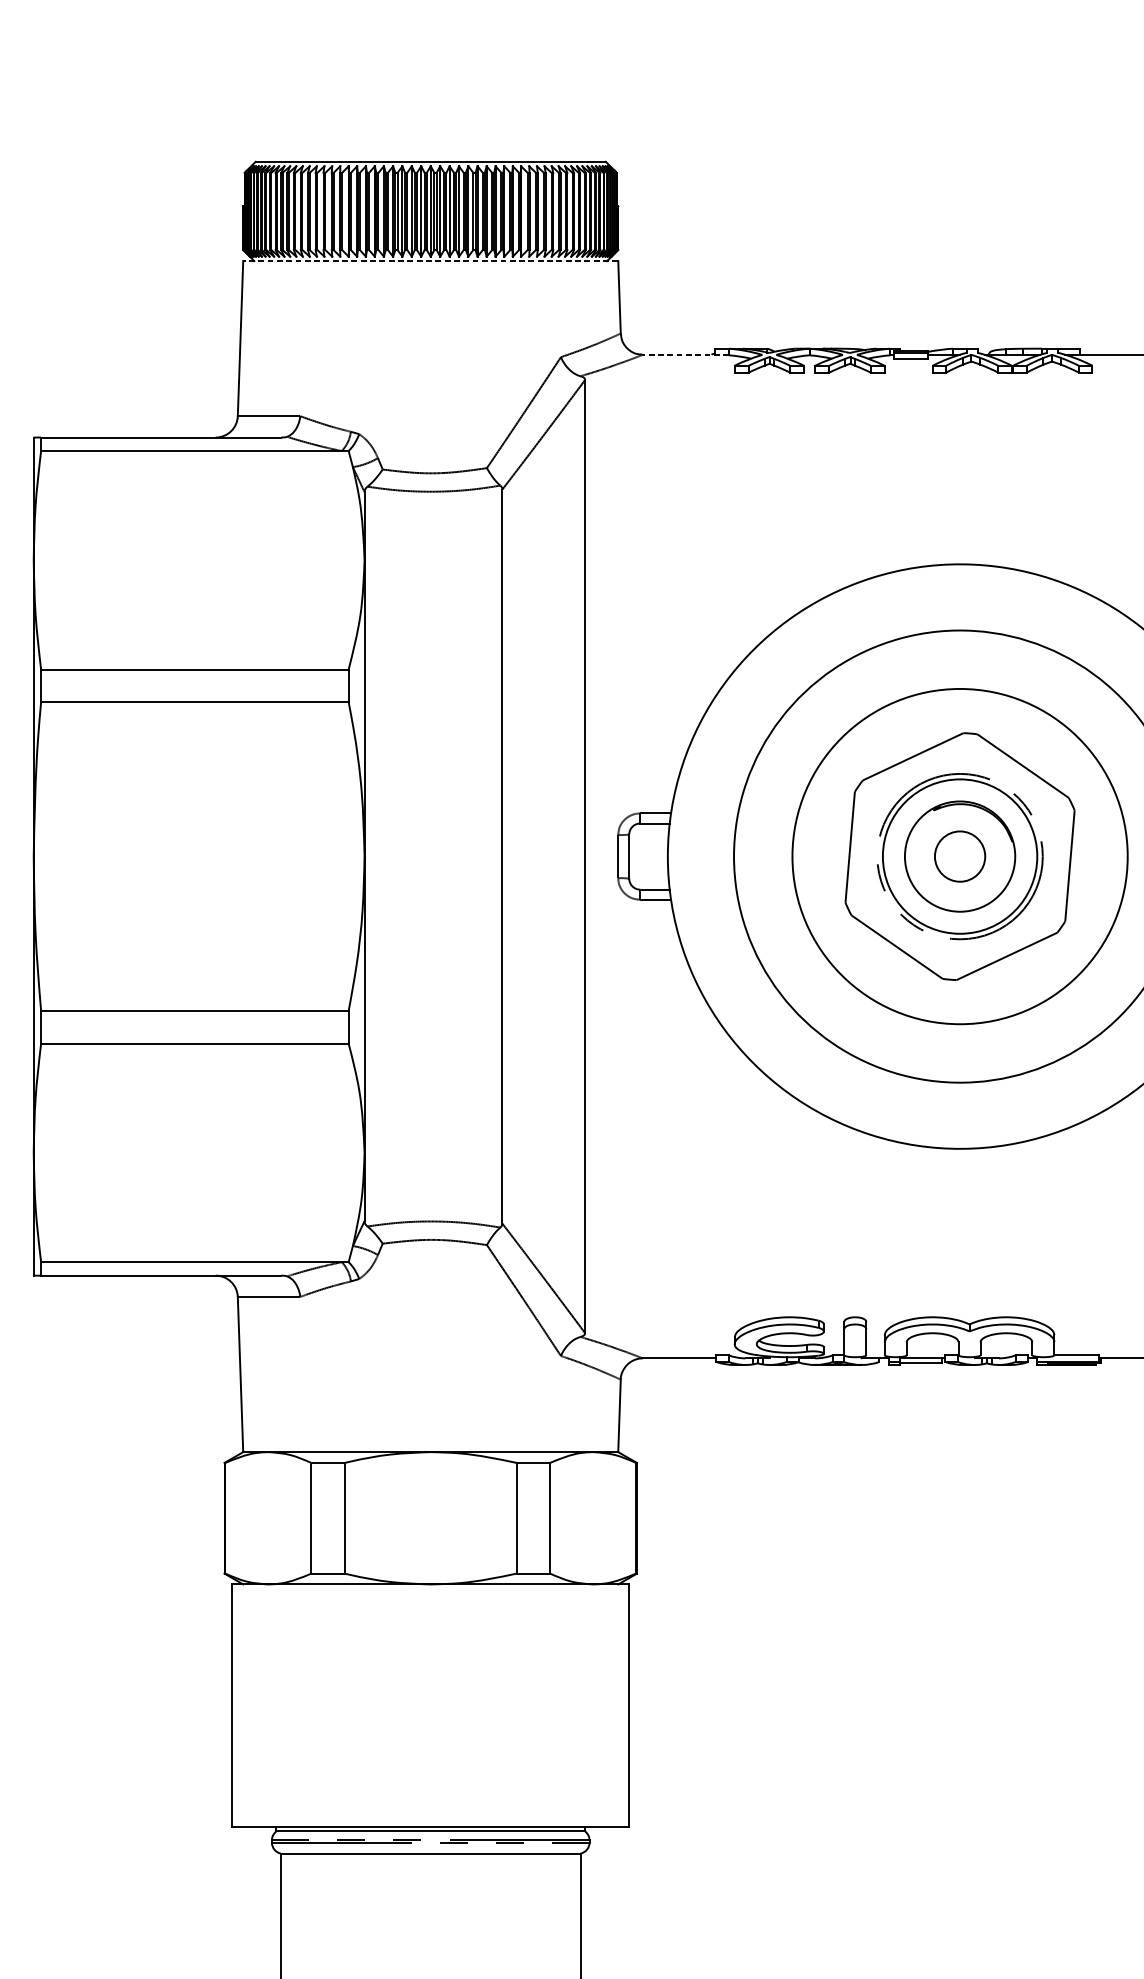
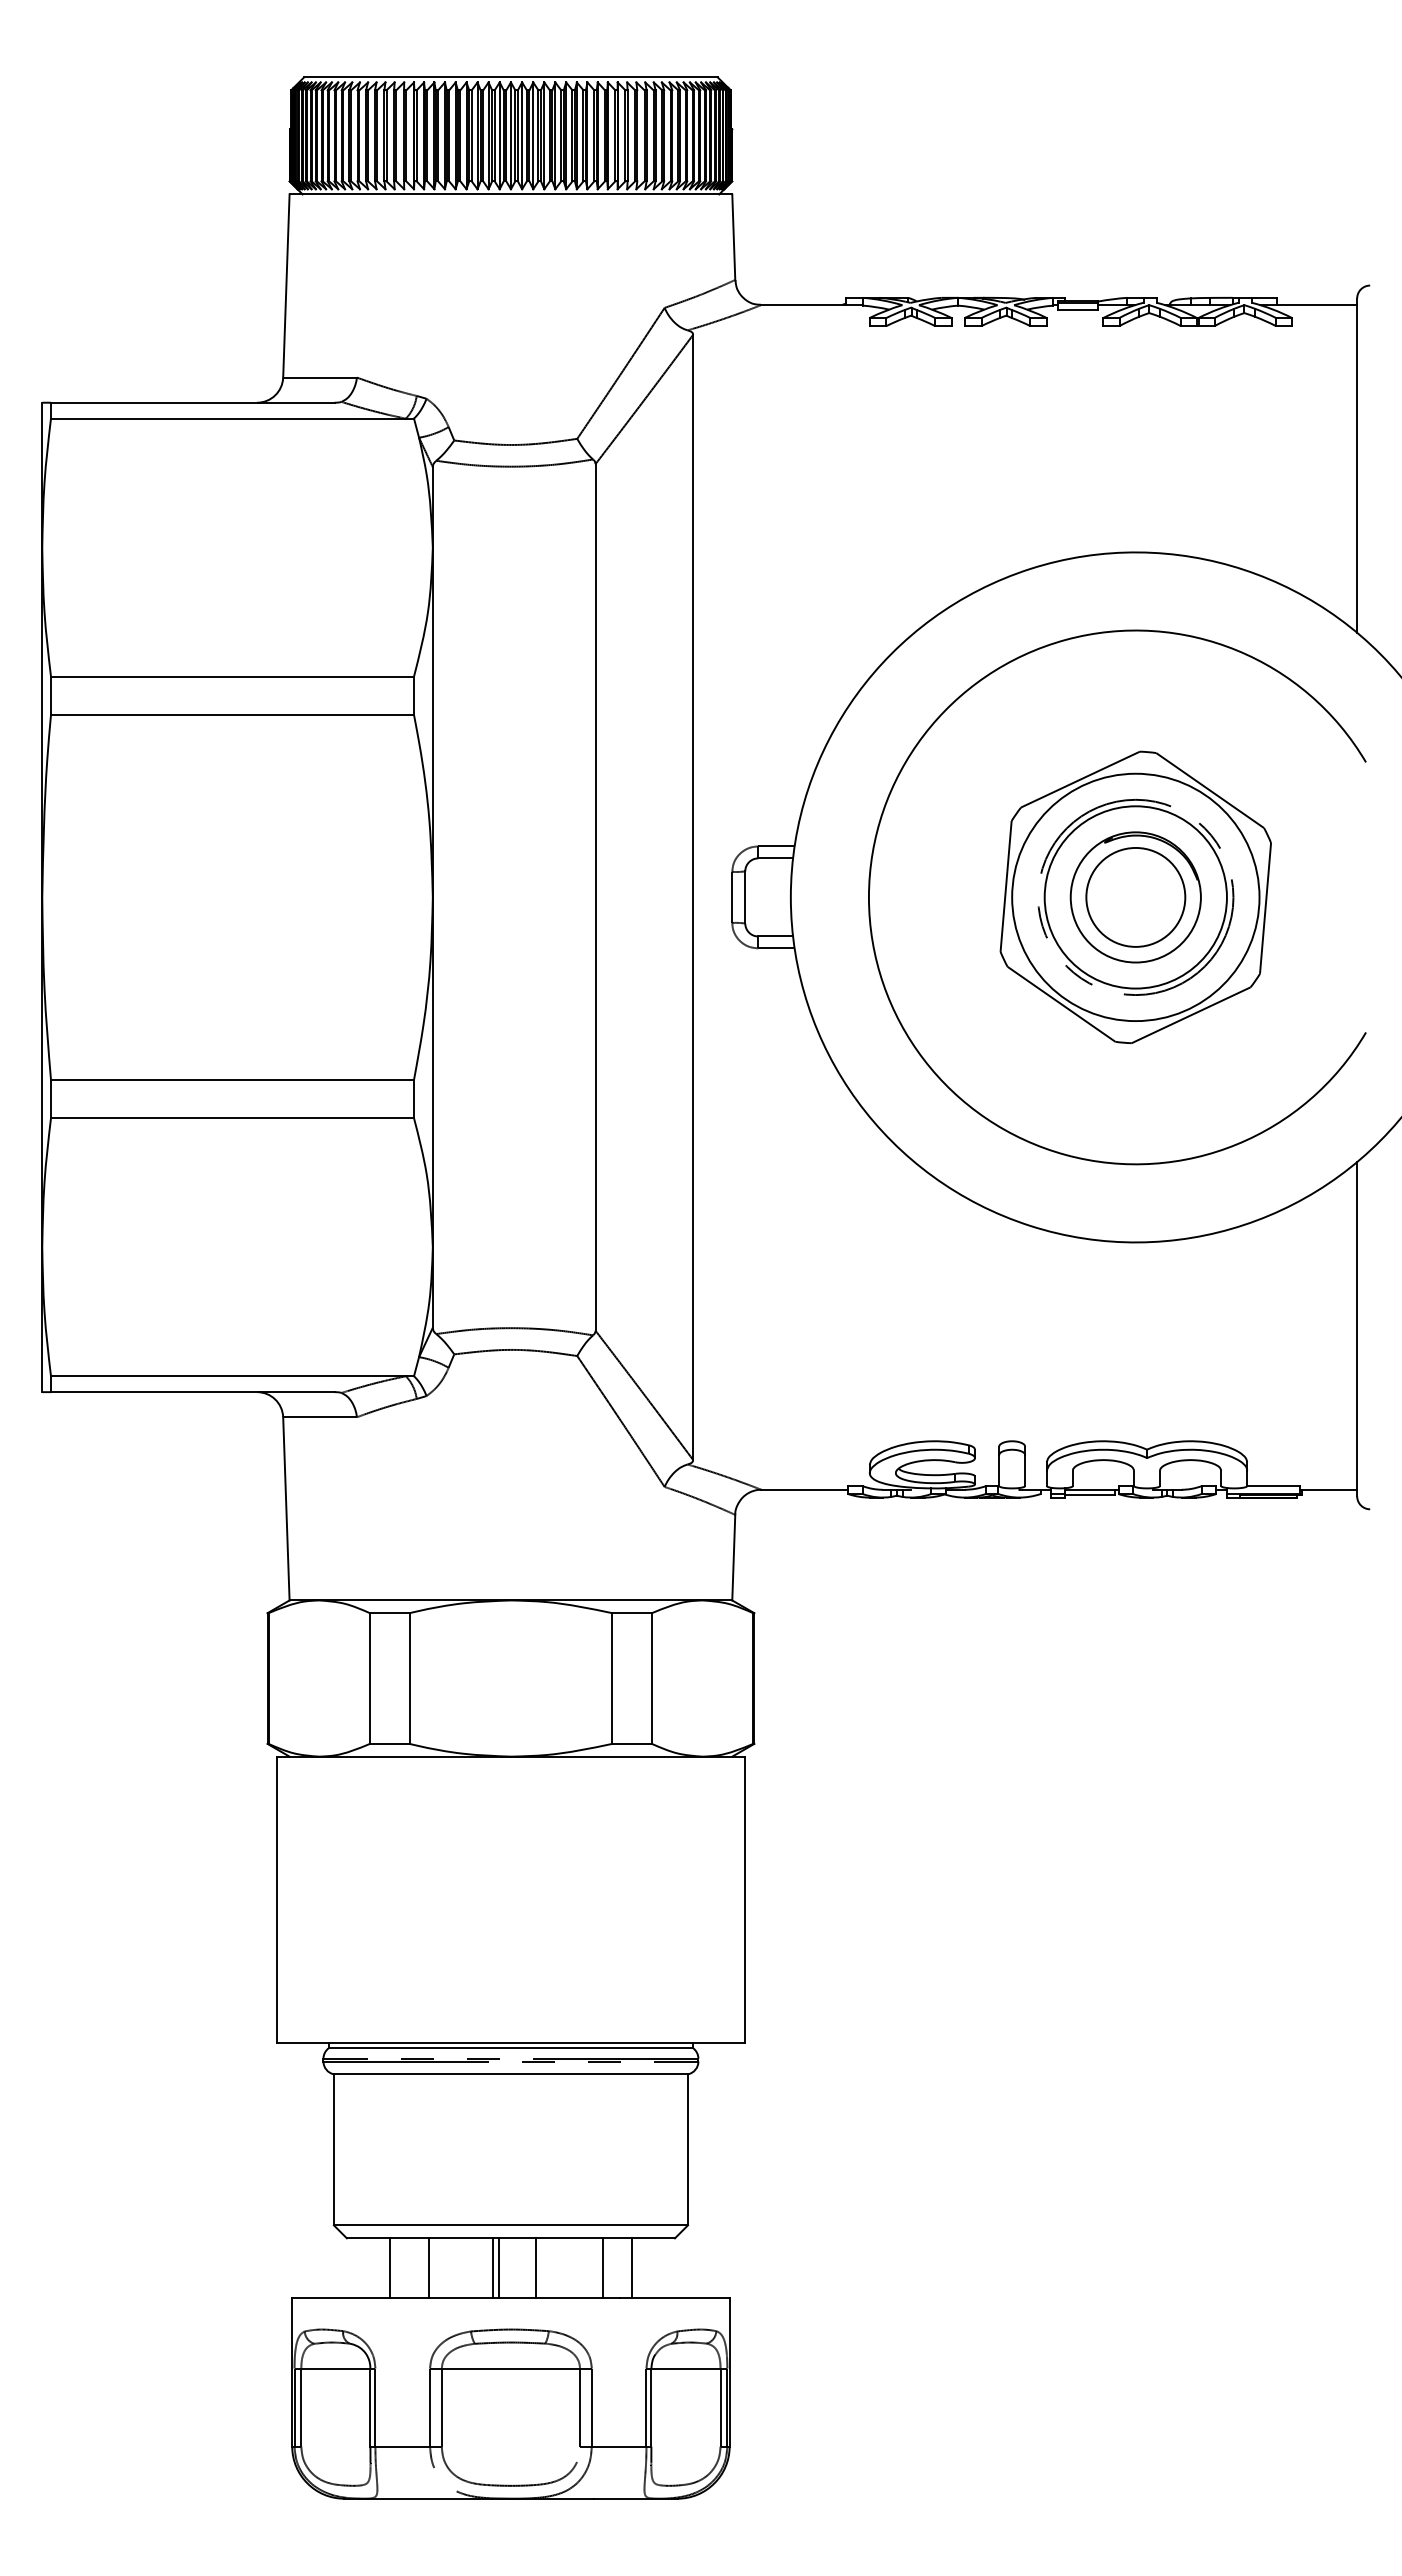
line: (430, 261) -> (510, 194), dashed -> solid
line: (685, 355) -> (811, 305), dashed -> solid
circle: (959, 855) -> (1135, 896), size x1.67
circle: (959, 856) -> (1135, 897), size x0.62

